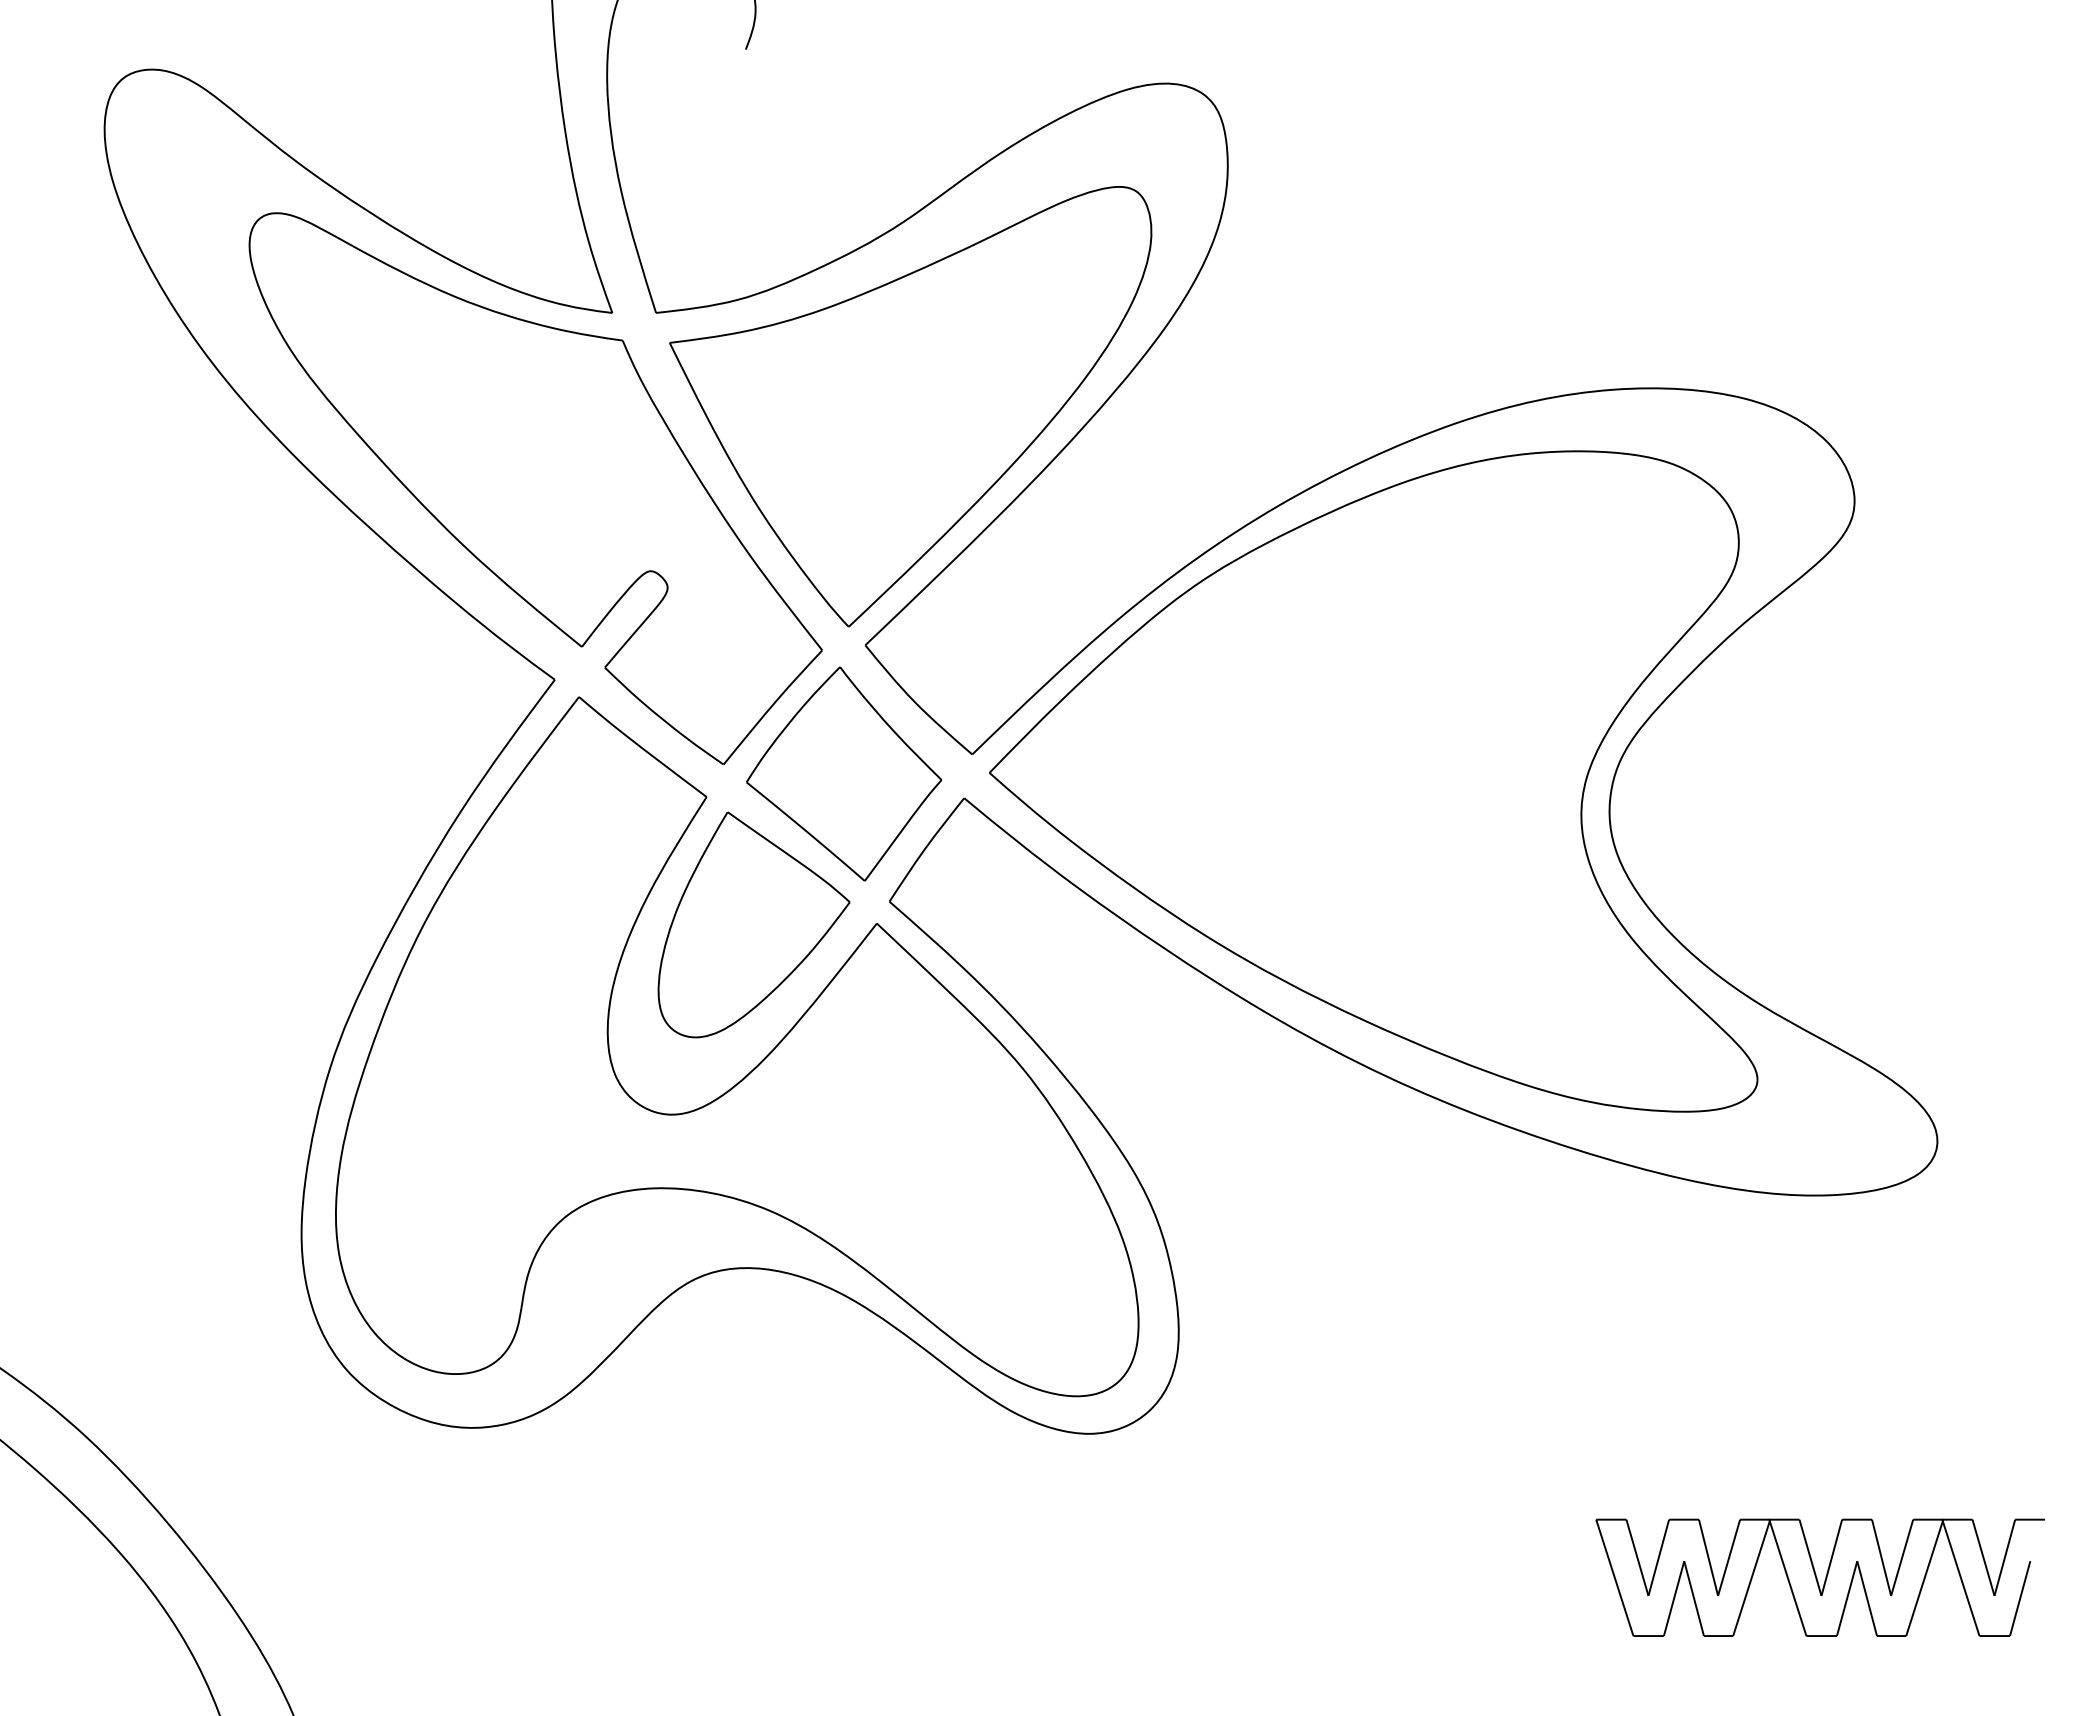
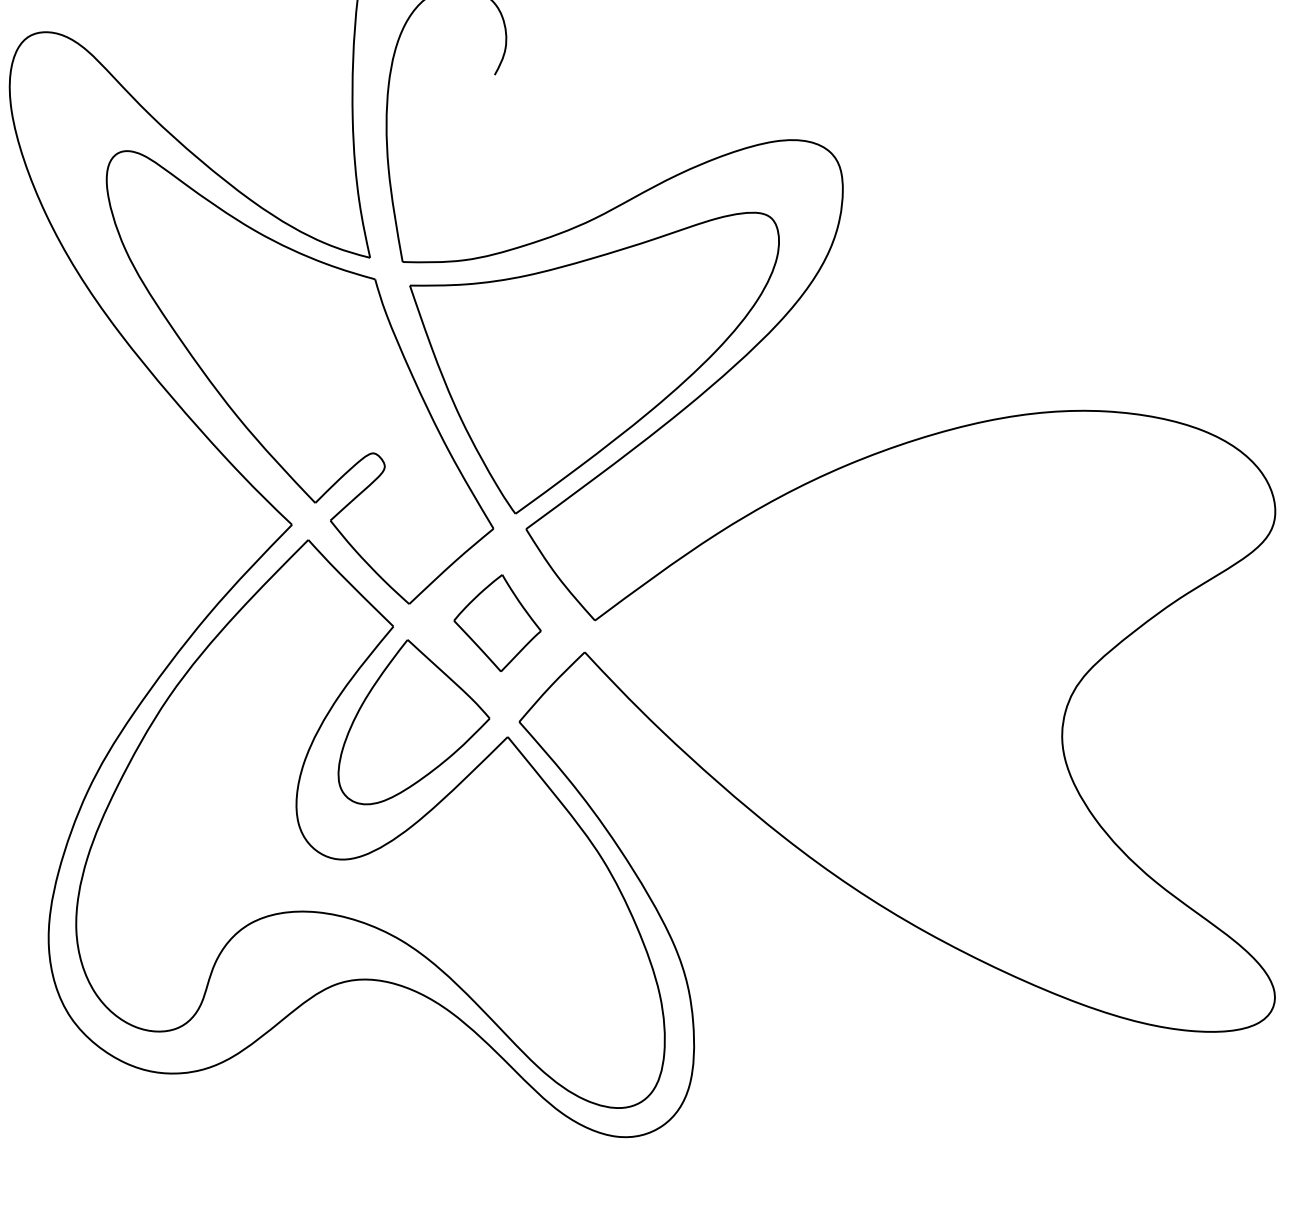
part: (844, 773) -> (498, 622), size x0.6
part: (1373, 781) -> (890, 679), removed

